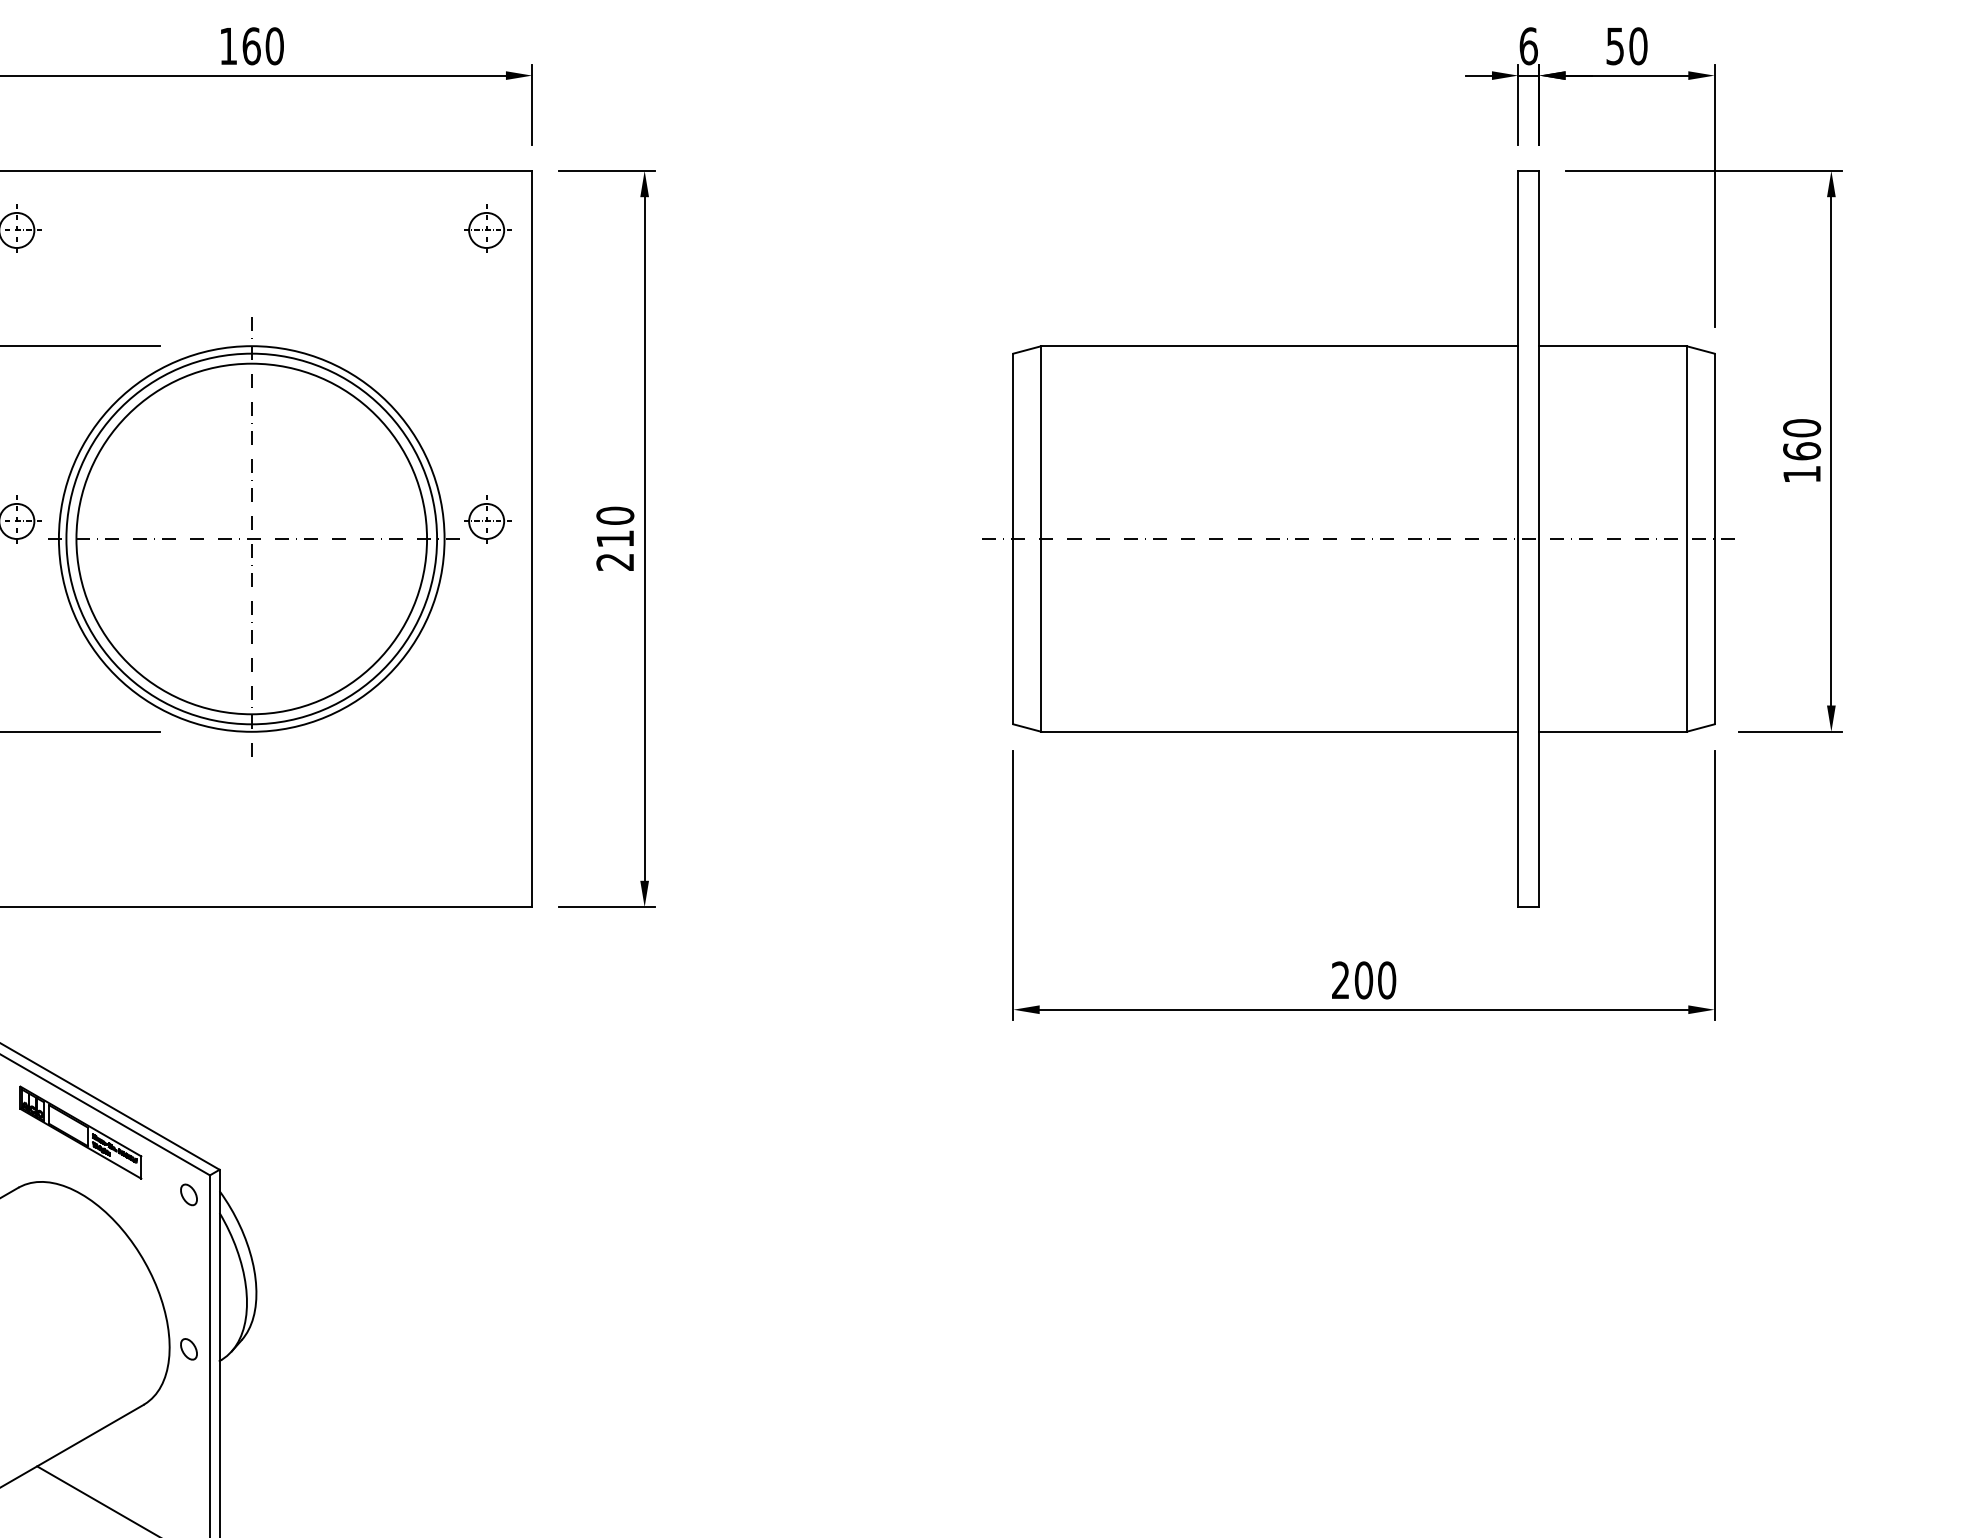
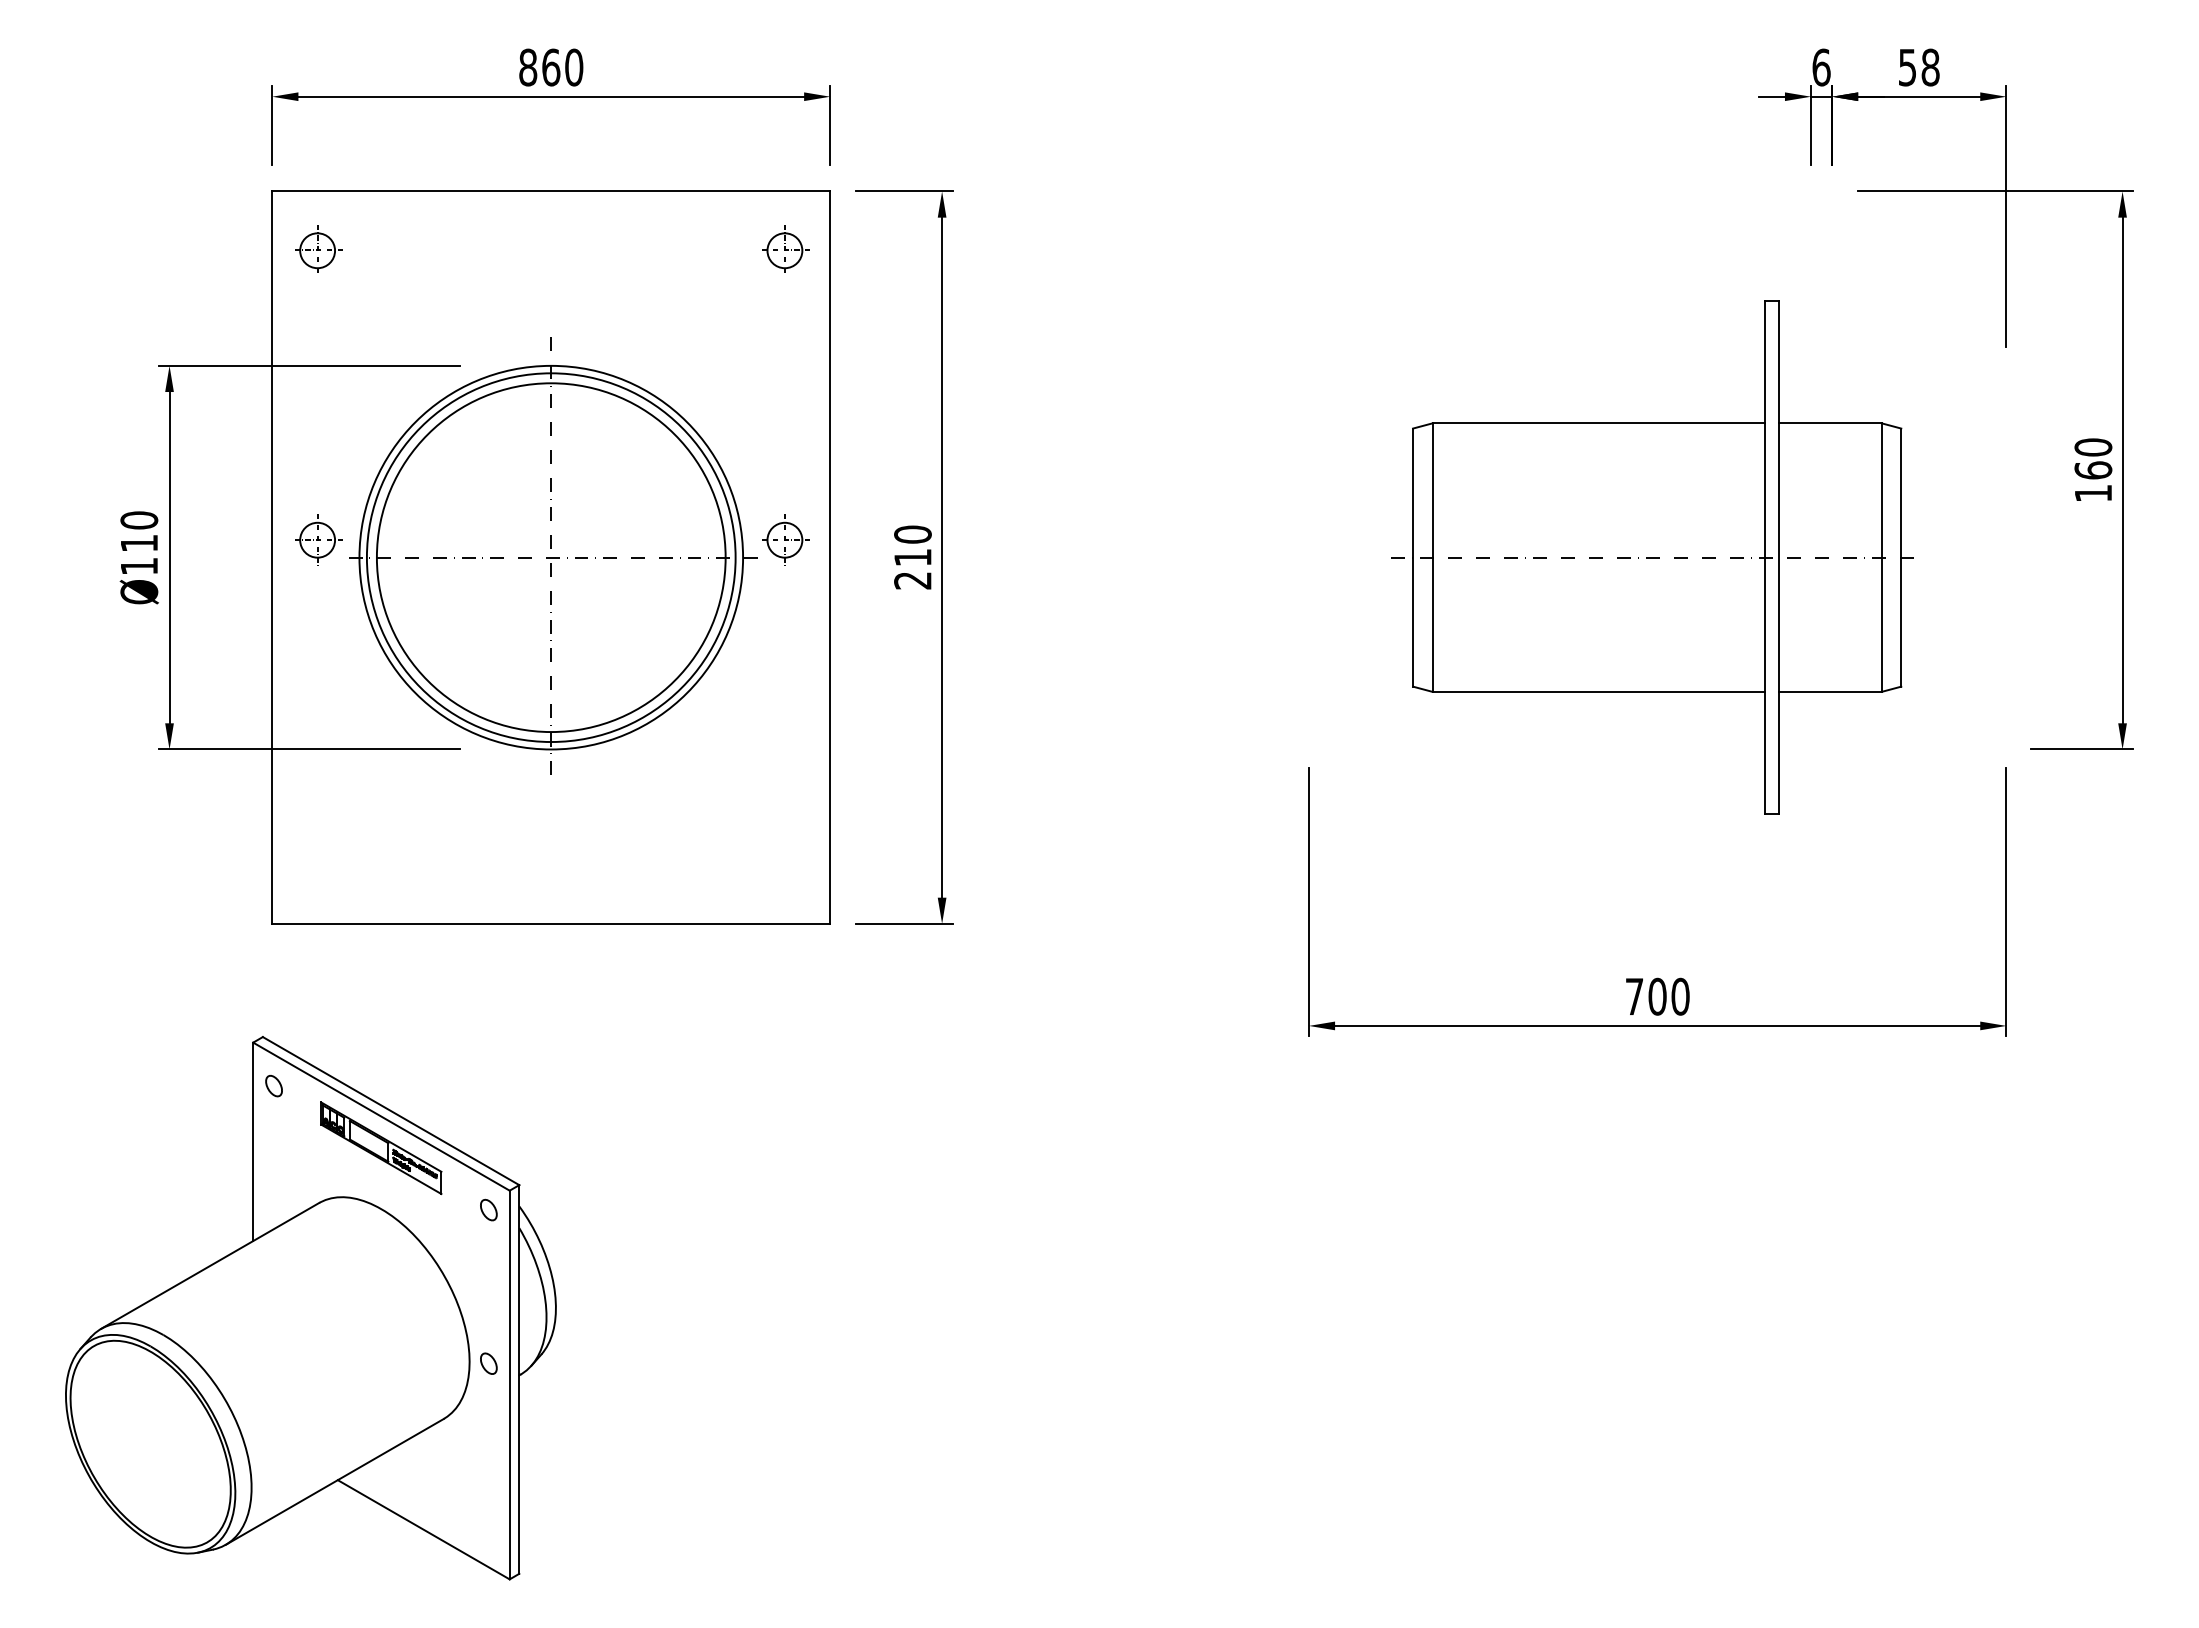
text: (228, 46) -> (528, 67), 160 -> 860
text: (1638, 46) -> (1930, 67), 50 -> 58
part: (1361, 538) -> (1655, 557), size x0.7
text: (1339, 979) -> (1633, 995), 200 -> 700

